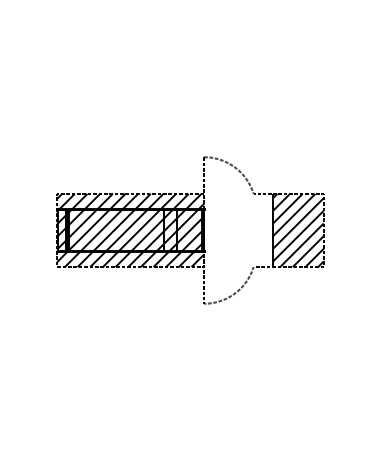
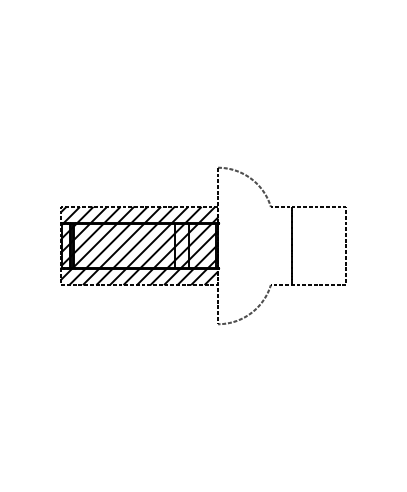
hatch: (297, 230) -> (317, 246), removed

